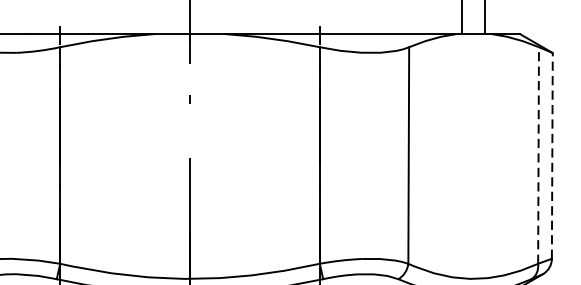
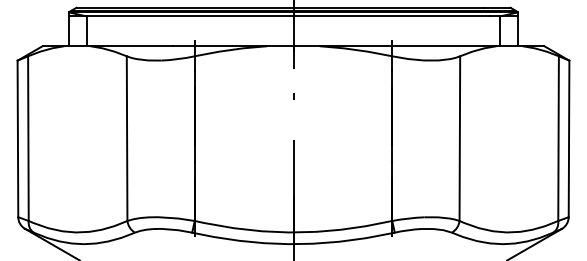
line: (538, 155) -> (558, 138), dashed -> solid
line: (552, 155) -> (569, 138), dashed -> solid

